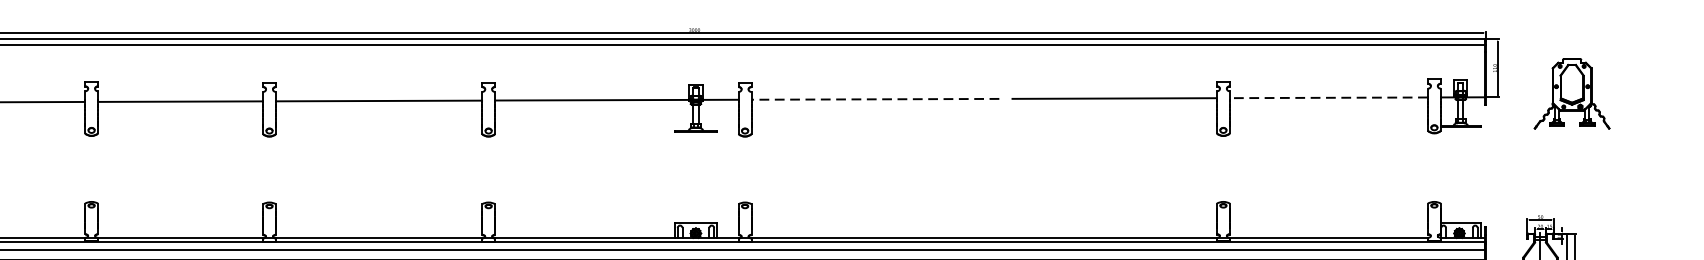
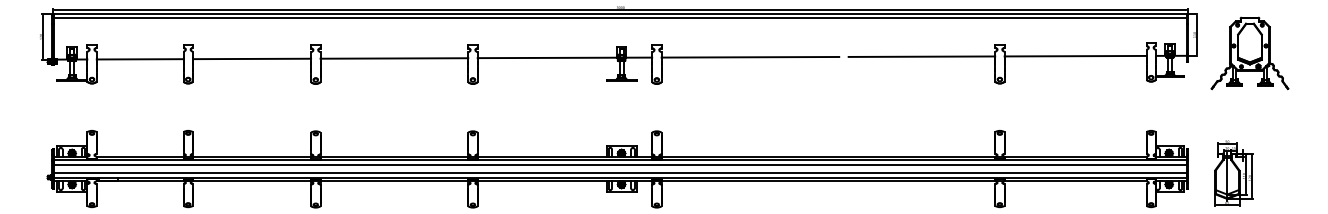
part: (1571, 94) -> (1249, 53), size x1.43
line: (1328, 98) -> (1075, 56), dashed -> solid
line: (875, 99) -> (750, 57), dashed -> solid

